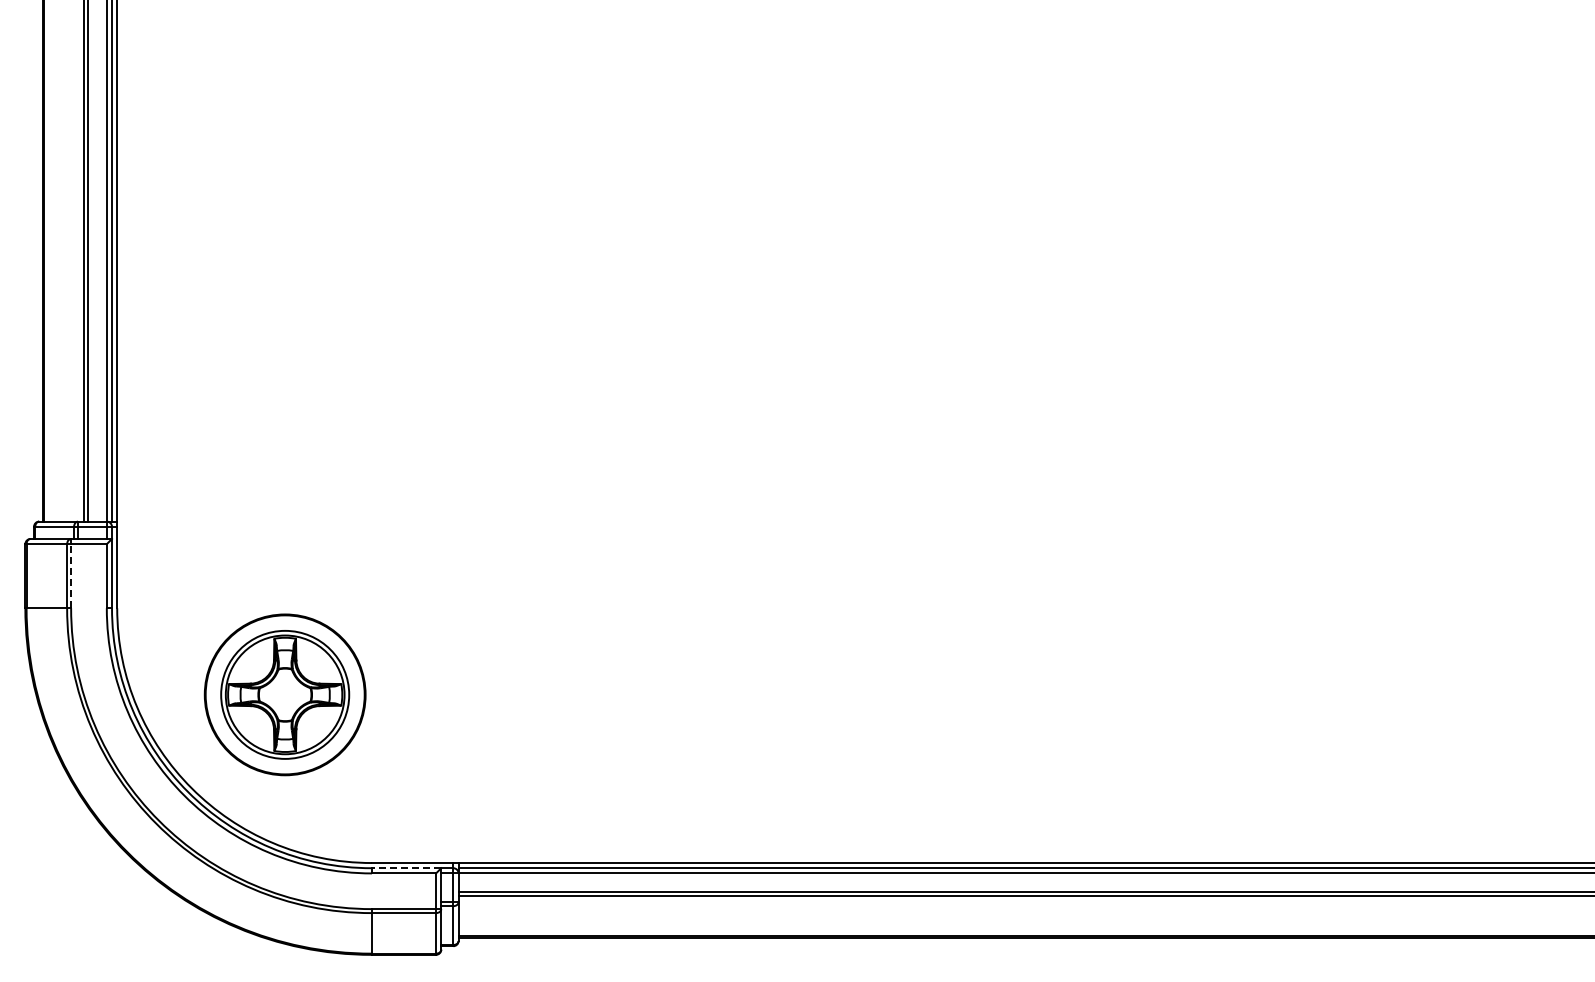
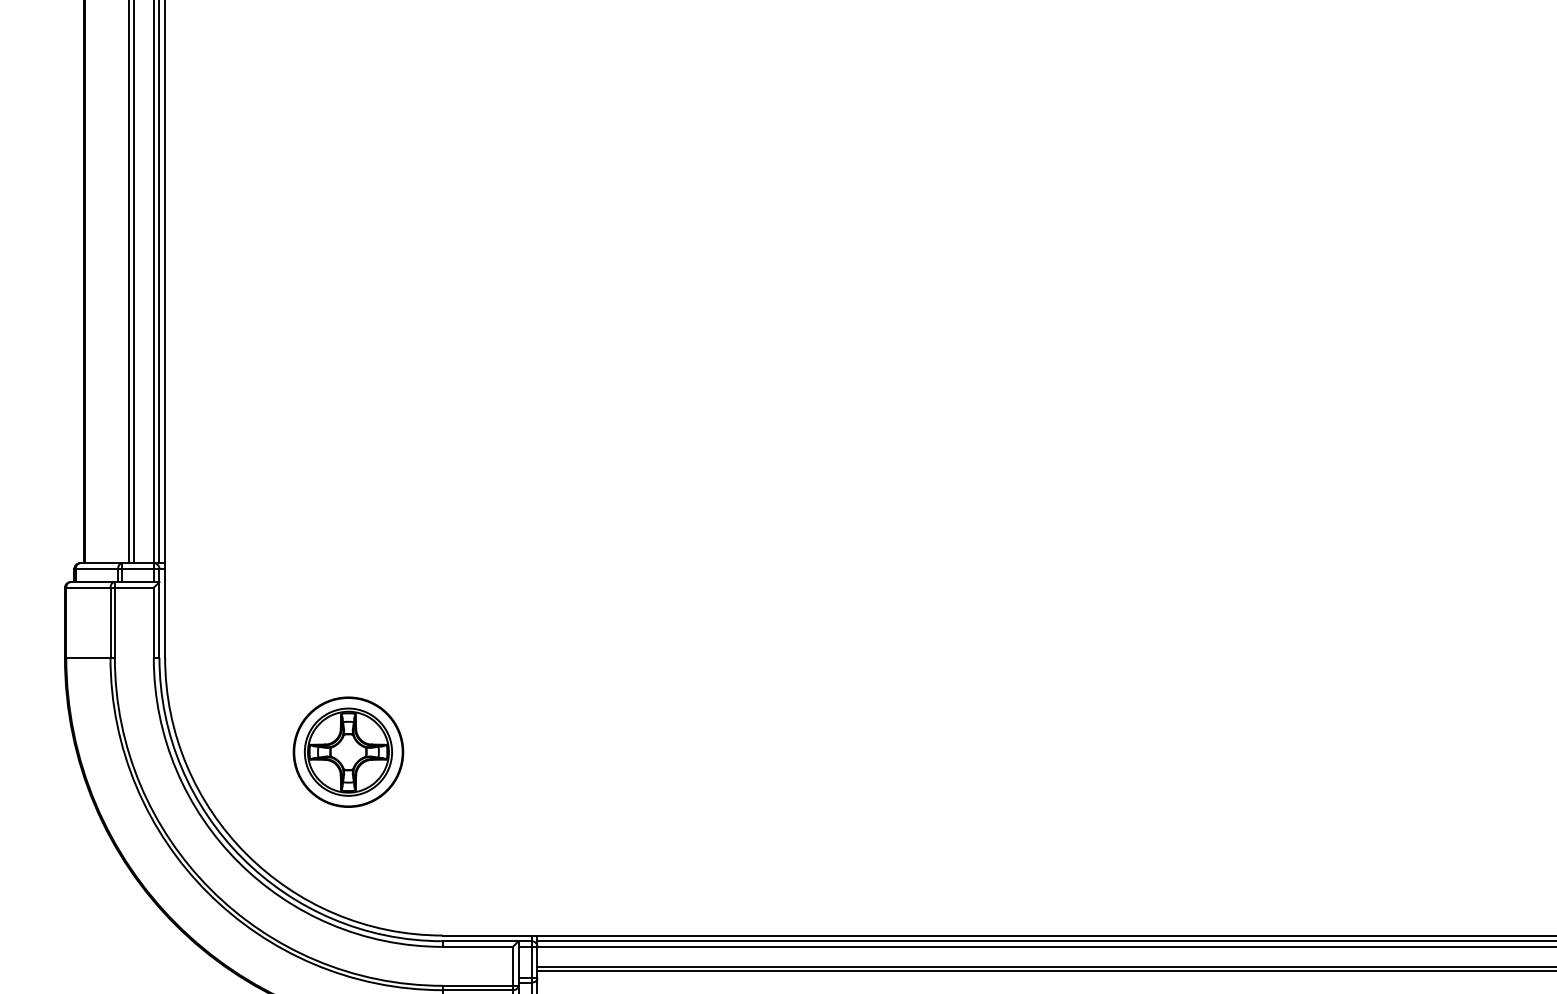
line: (71, 575) -> (115, 621), dashed -> solid
part: (285, 694) -> (348, 751), size x0.62
line: (406, 868) -> (480, 941), dashed -> solid

